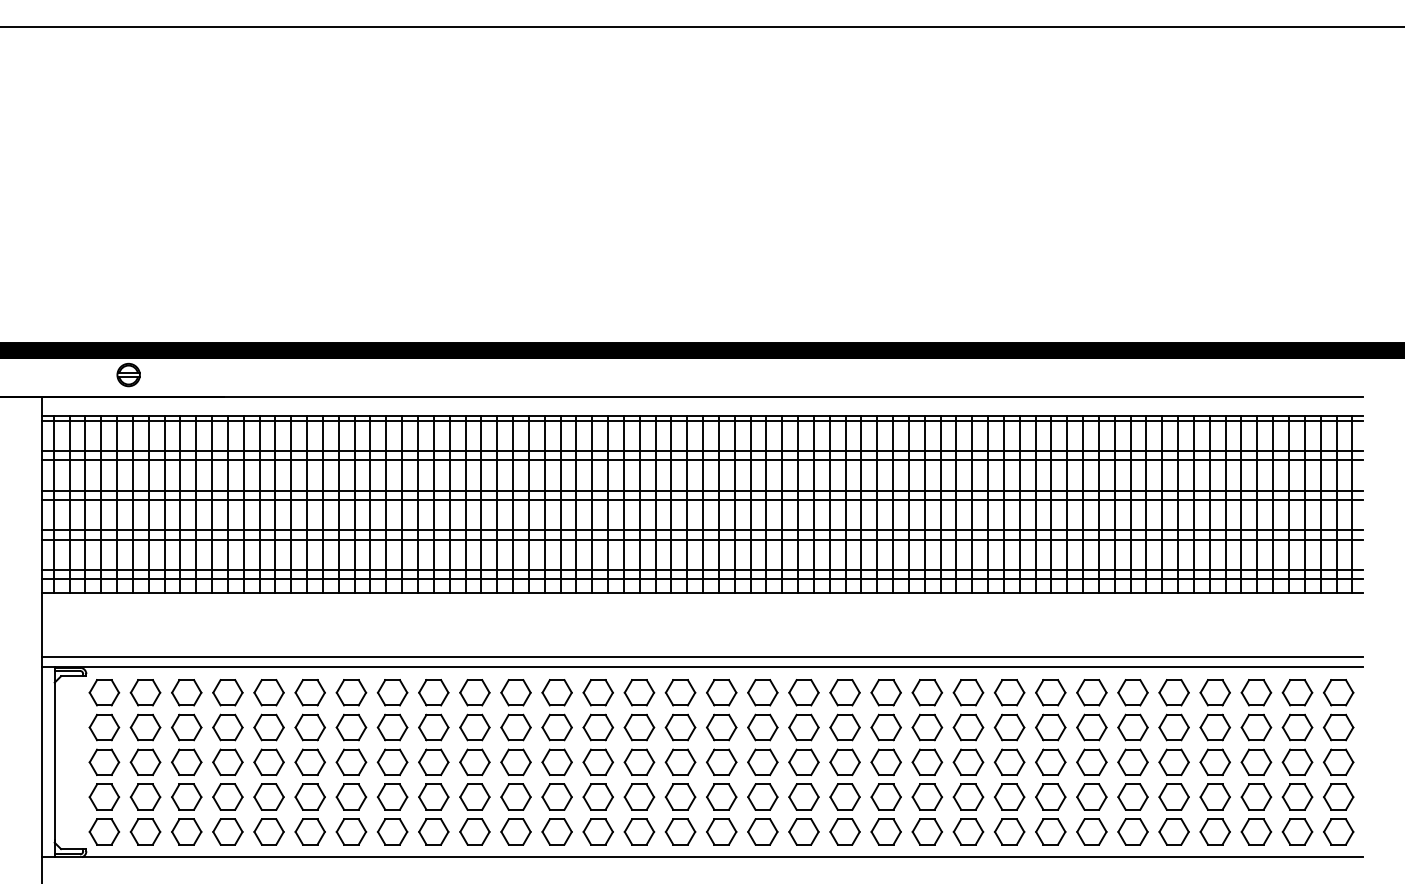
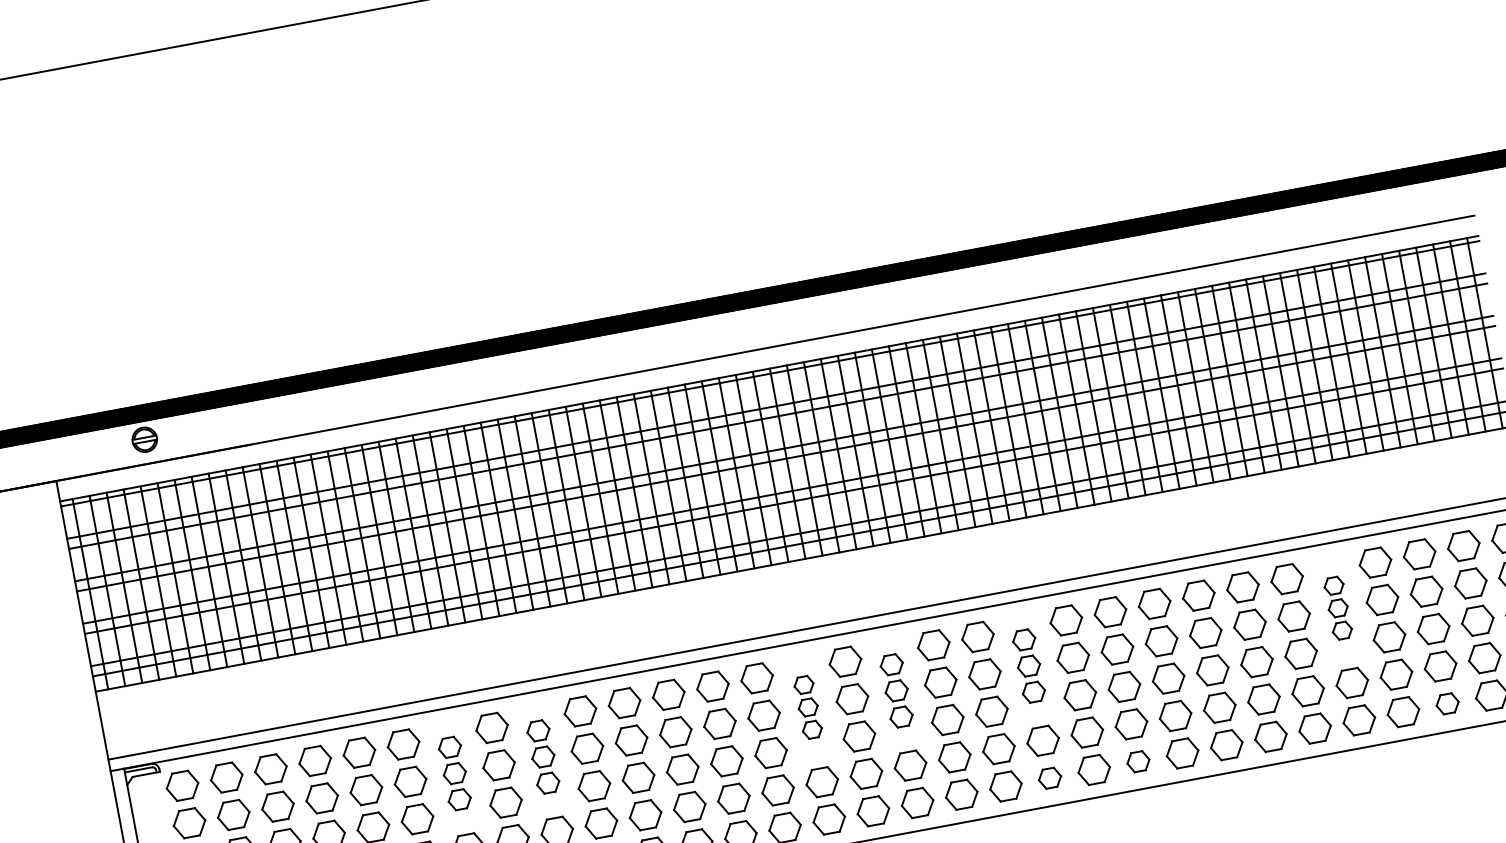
part: (351, 727) -> (454, 773), size x0.7
part: (433, 727) -> (542, 757), size x0.7
part: (680, 727) -> (808, 707), size x0.6
part: (762, 727) -> (896, 690), size x0.7
part: (885, 727) -> (1028, 666), size x0.7
part: (1173, 727) -> (1337, 608), size x0.6
part: (885, 831) -> (1049, 777), size x0.7
part: (968, 831) -> (1138, 761), size x0.7
part: (1256, 831) -> (1447, 703), size x0.7

